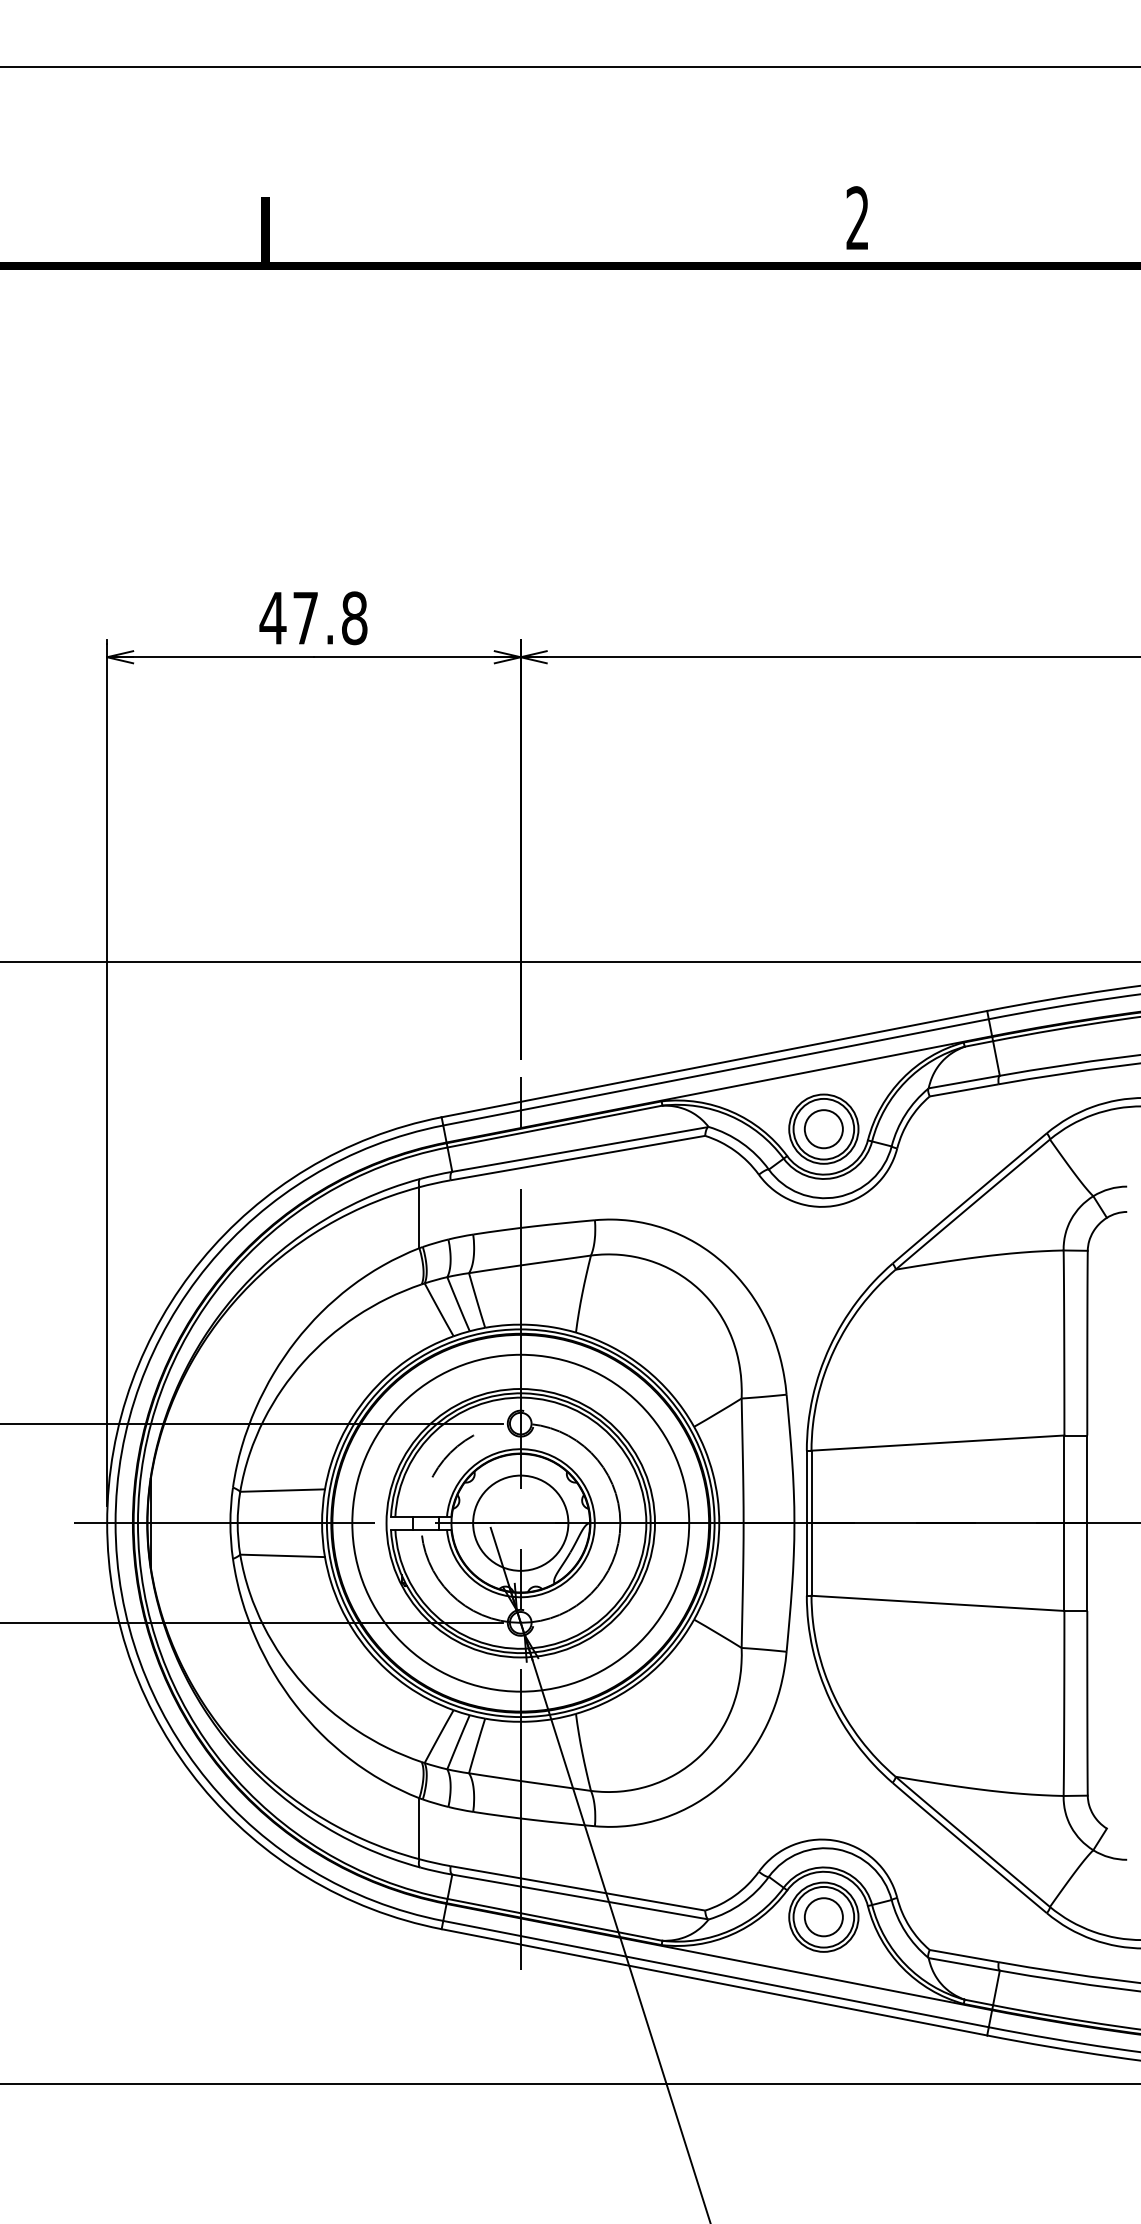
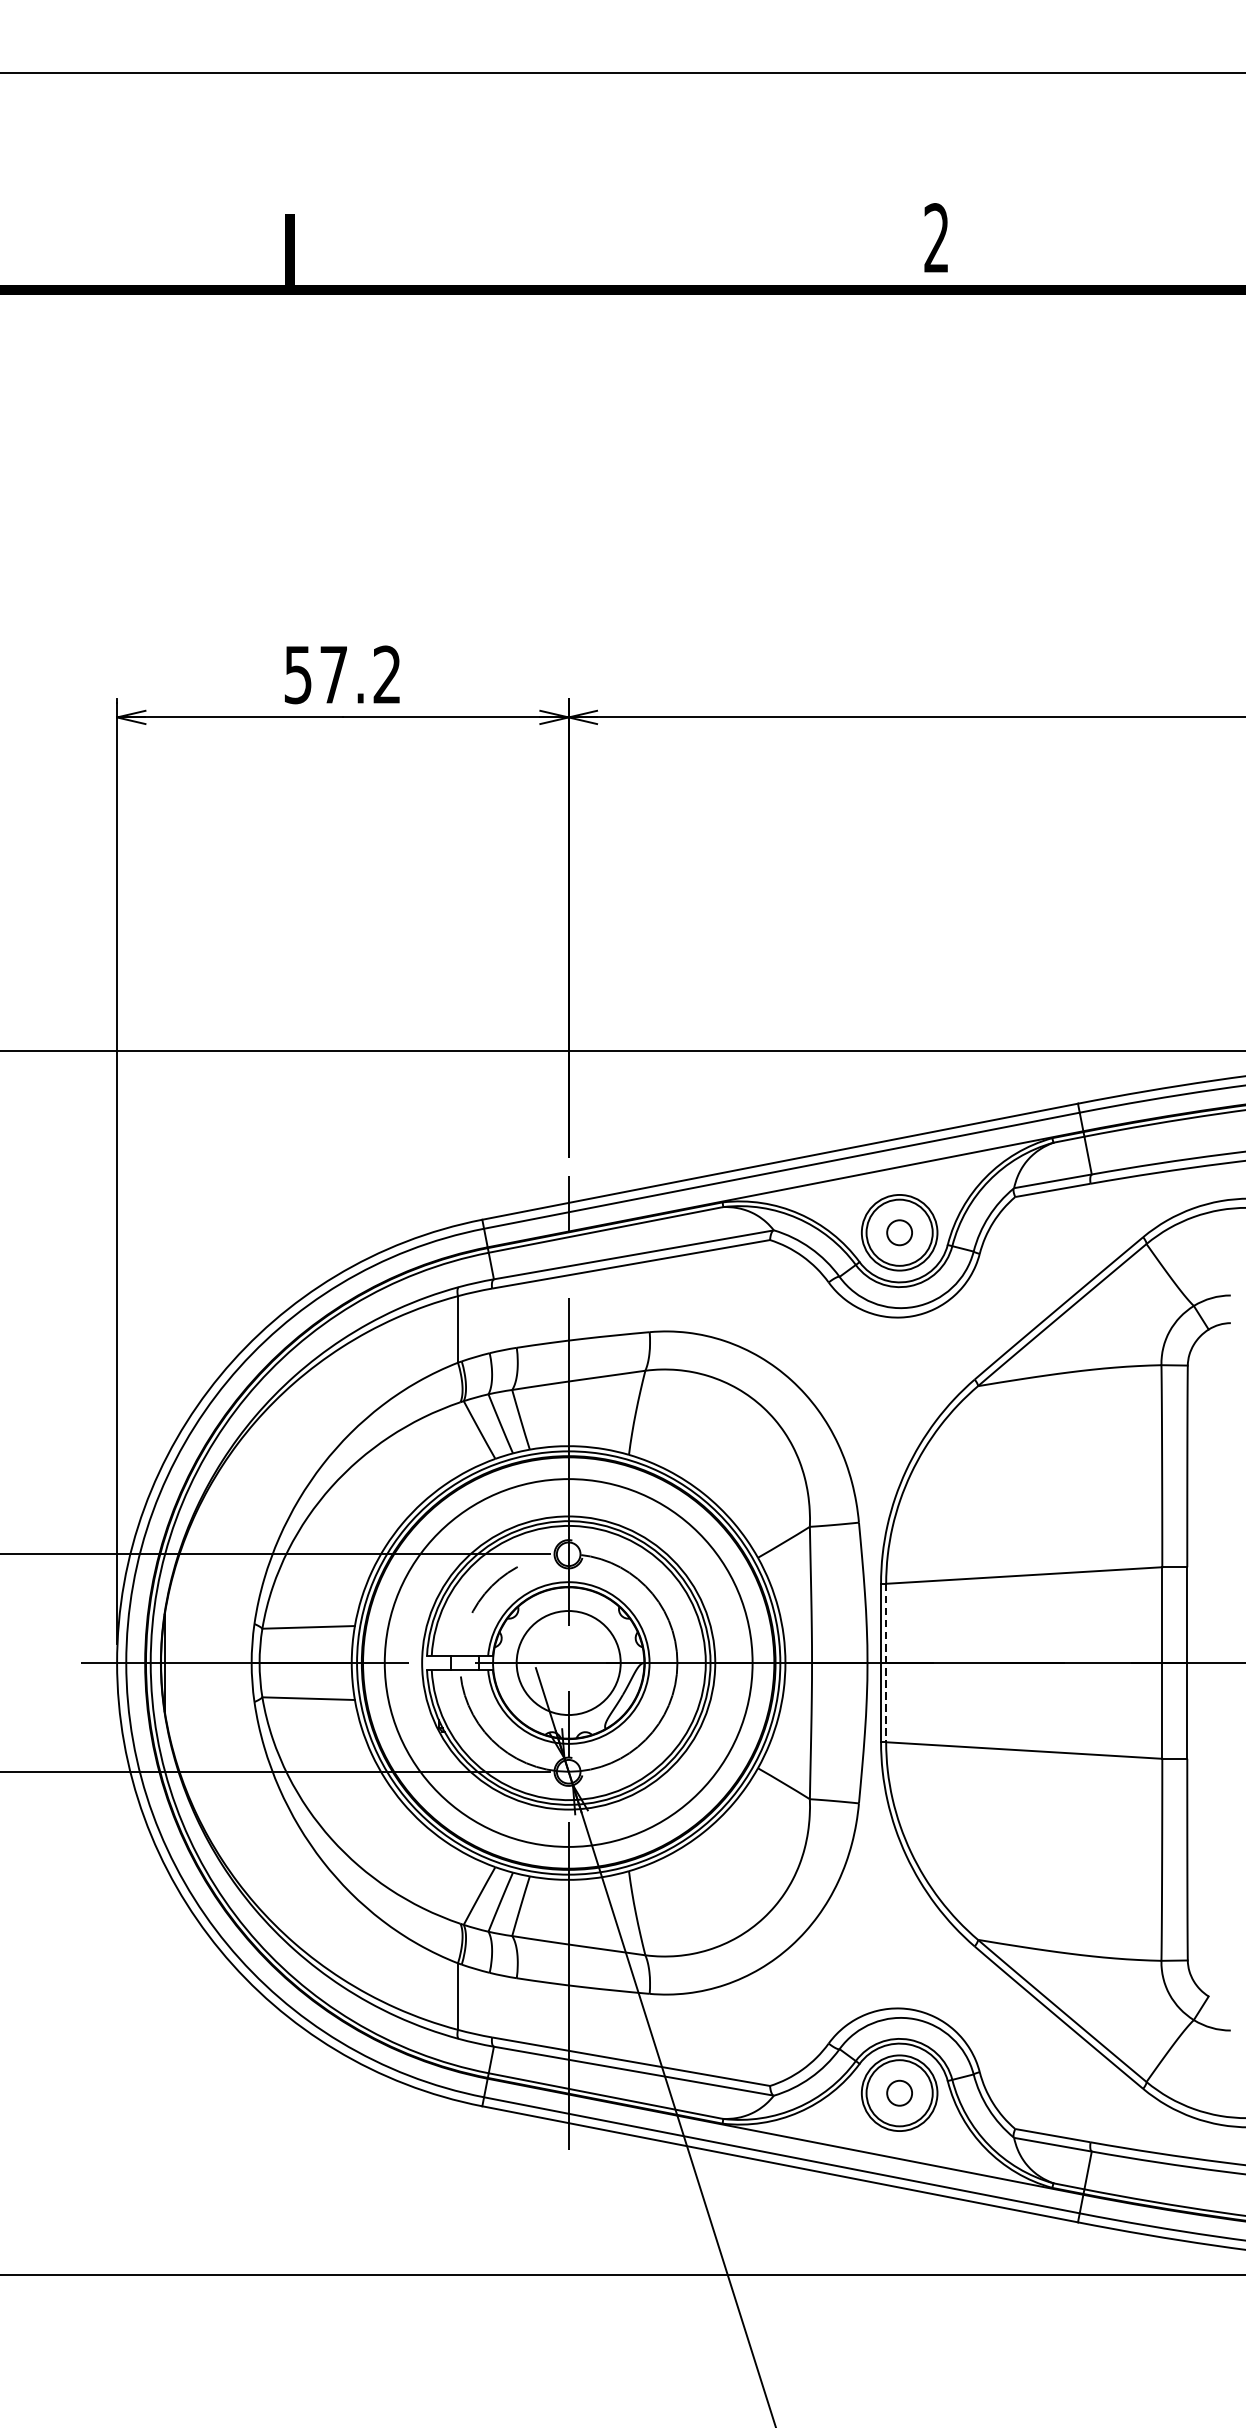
text: (313, 618) -> (342, 675), 47.8 -> 57.2
circle: (823, 1129) -> (899, 1233), size x0.6
line: (811, 1523) -> (886, 1663), solid -> dashed
circle: (823, 1917) -> (899, 2093), size x0.6

